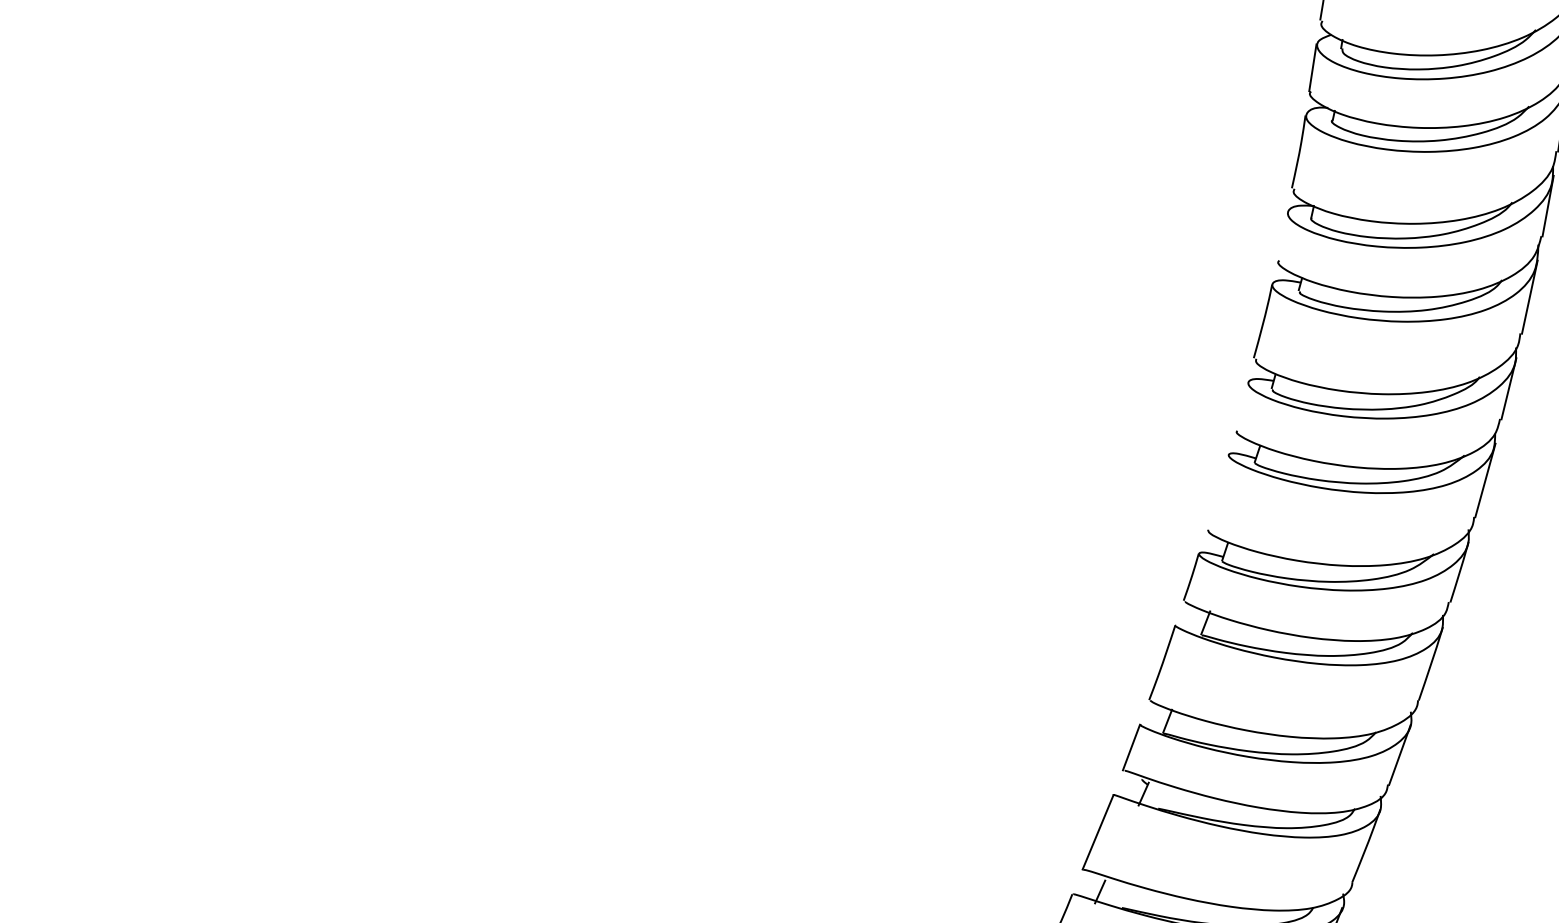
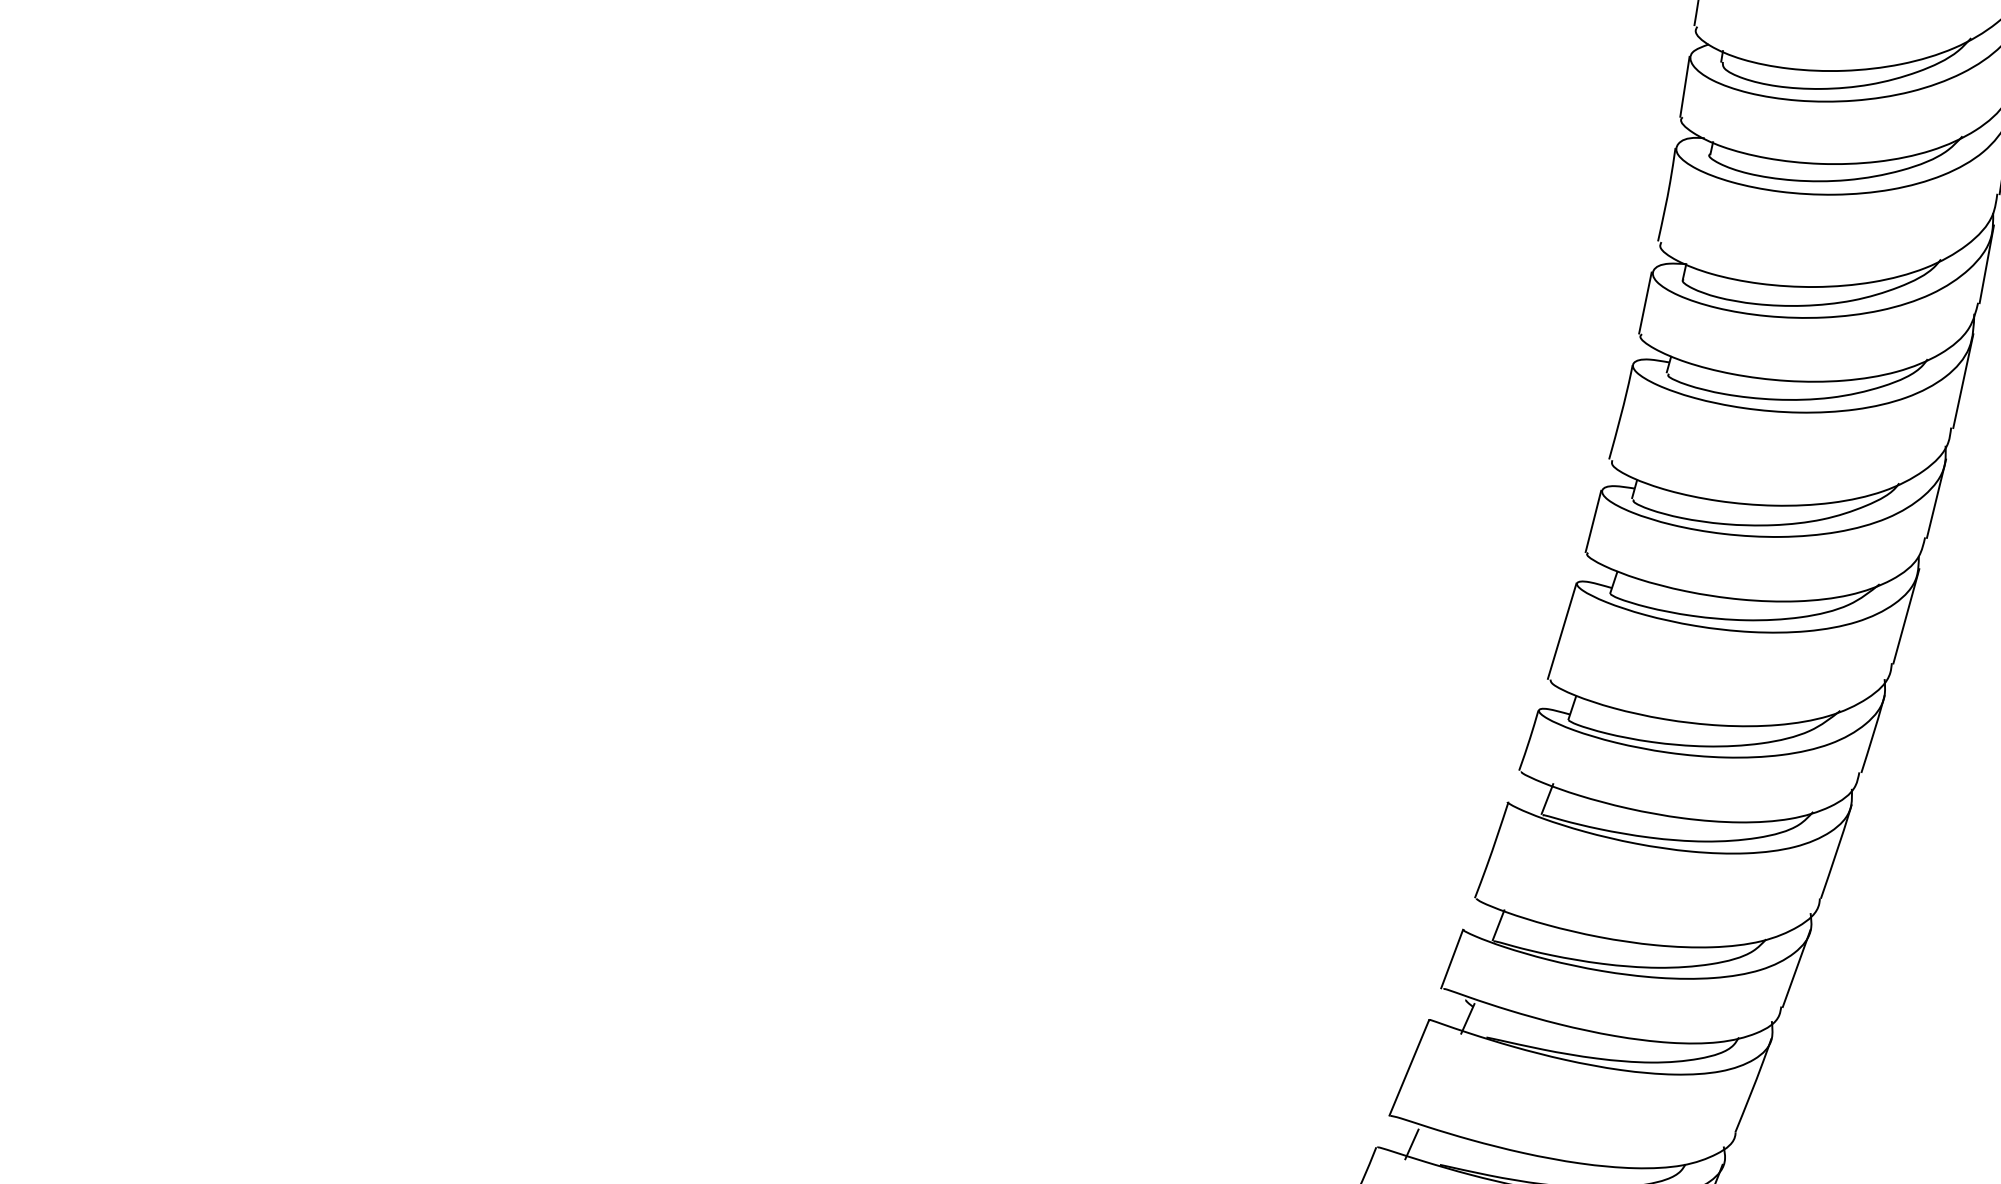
line: (1282, 235) -> (1645, 302), added
line: (1241, 406) -> (1593, 521), added
line: (1216, 491) -> (1561, 630), added

